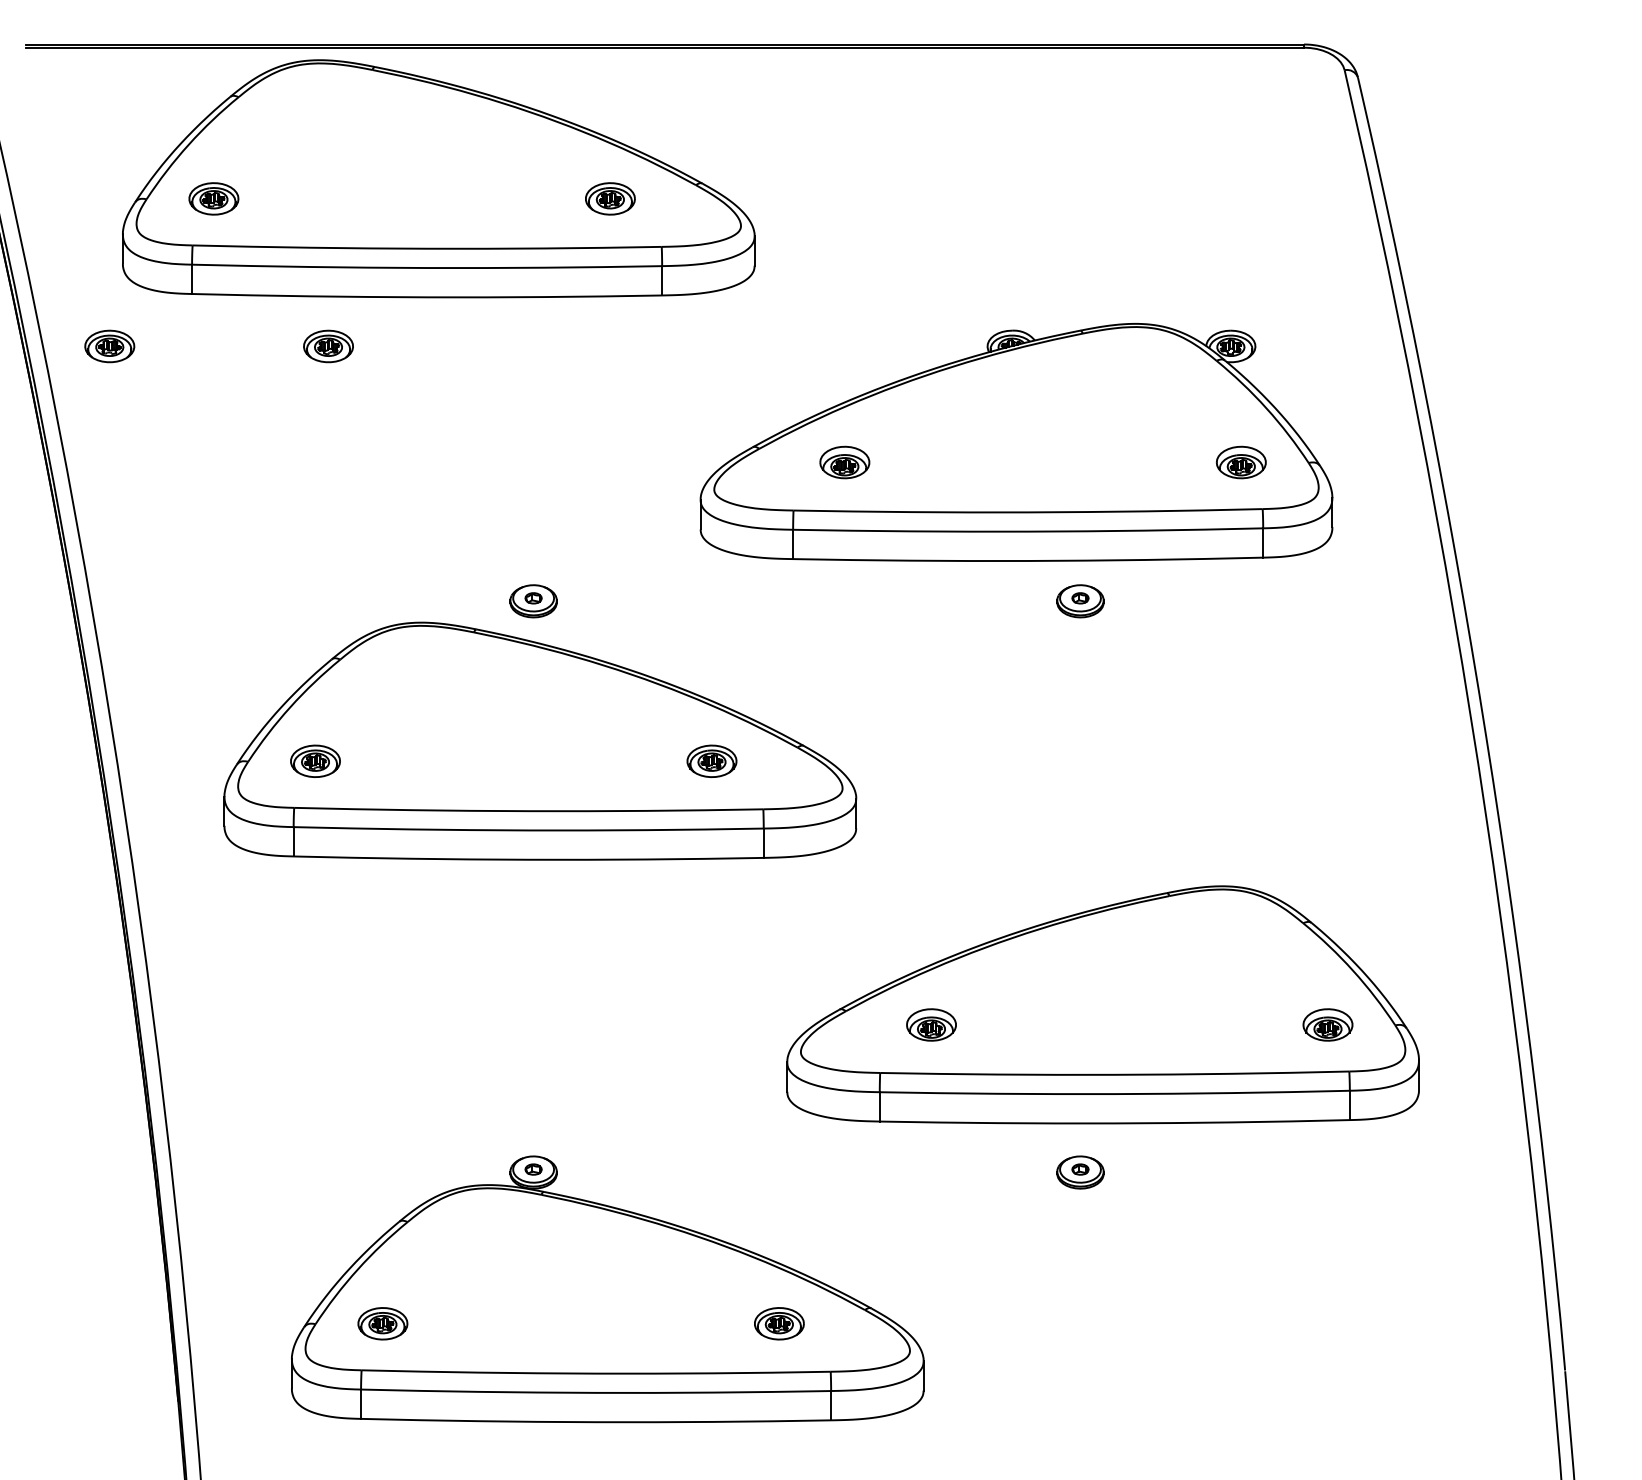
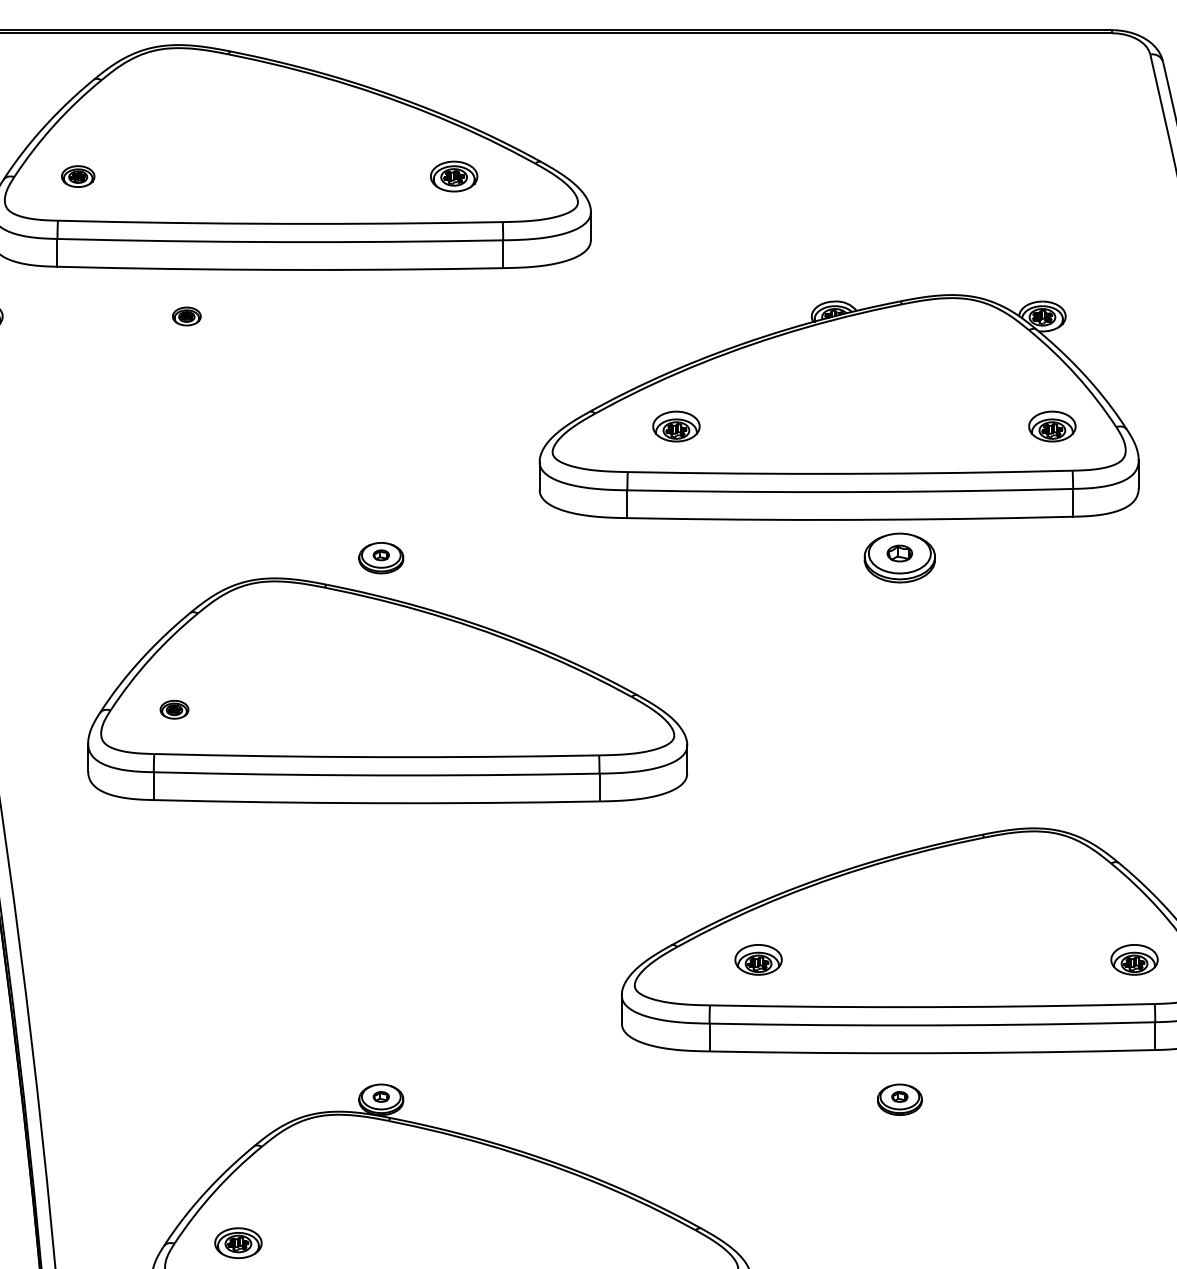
part: (213, 198) -> (77, 176), size x0.7
part: (328, 346) -> (186, 316), size x0.6
part: (1080, 601) -> (899, 558), size x1.6
part: (315, 760) -> (174, 709), size x0.6
part: (711, 760) -> (549, 709), removed
part: (779, 1323) -> (614, 1242), removed

